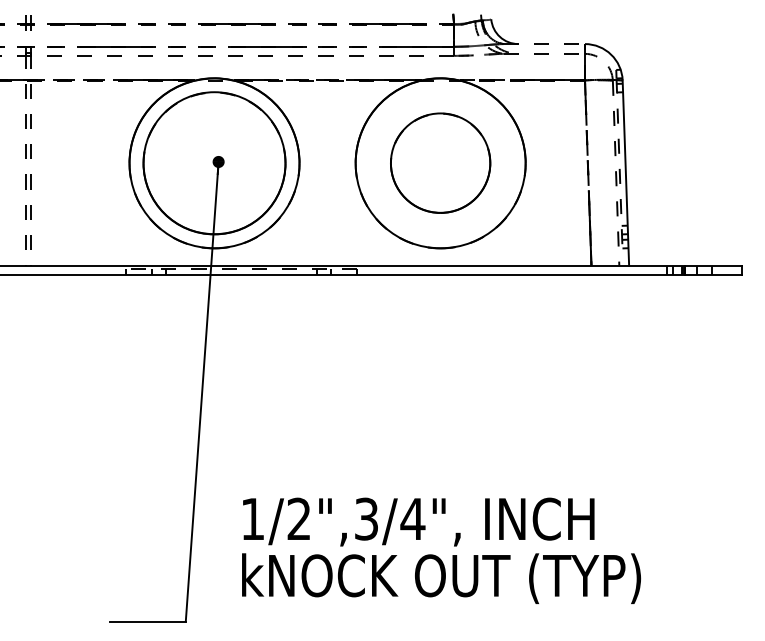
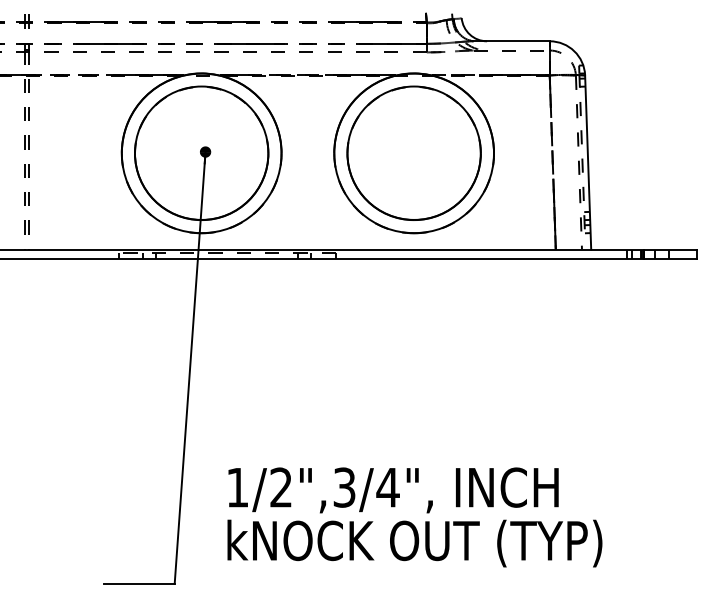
line: (545, 44) -> (512, 41), dashed -> solid
circle: (439, 162) -> (413, 152), size x1.43

